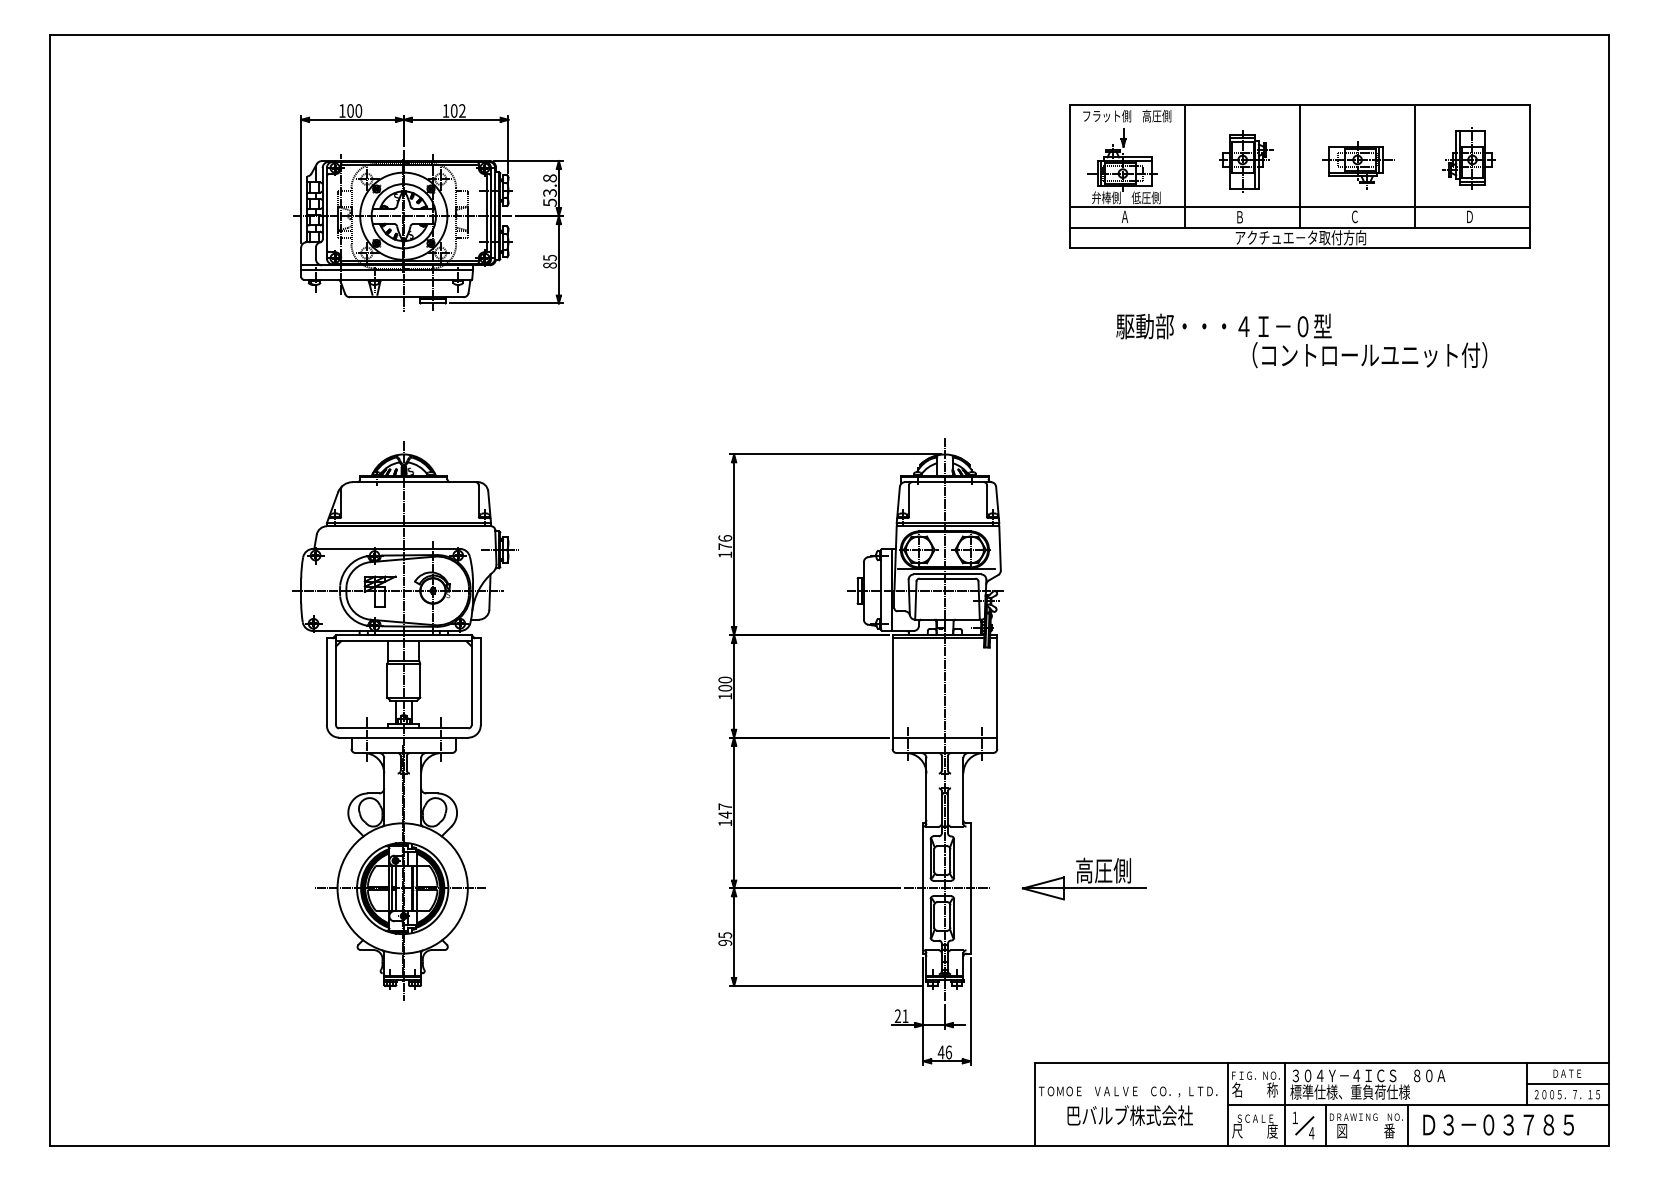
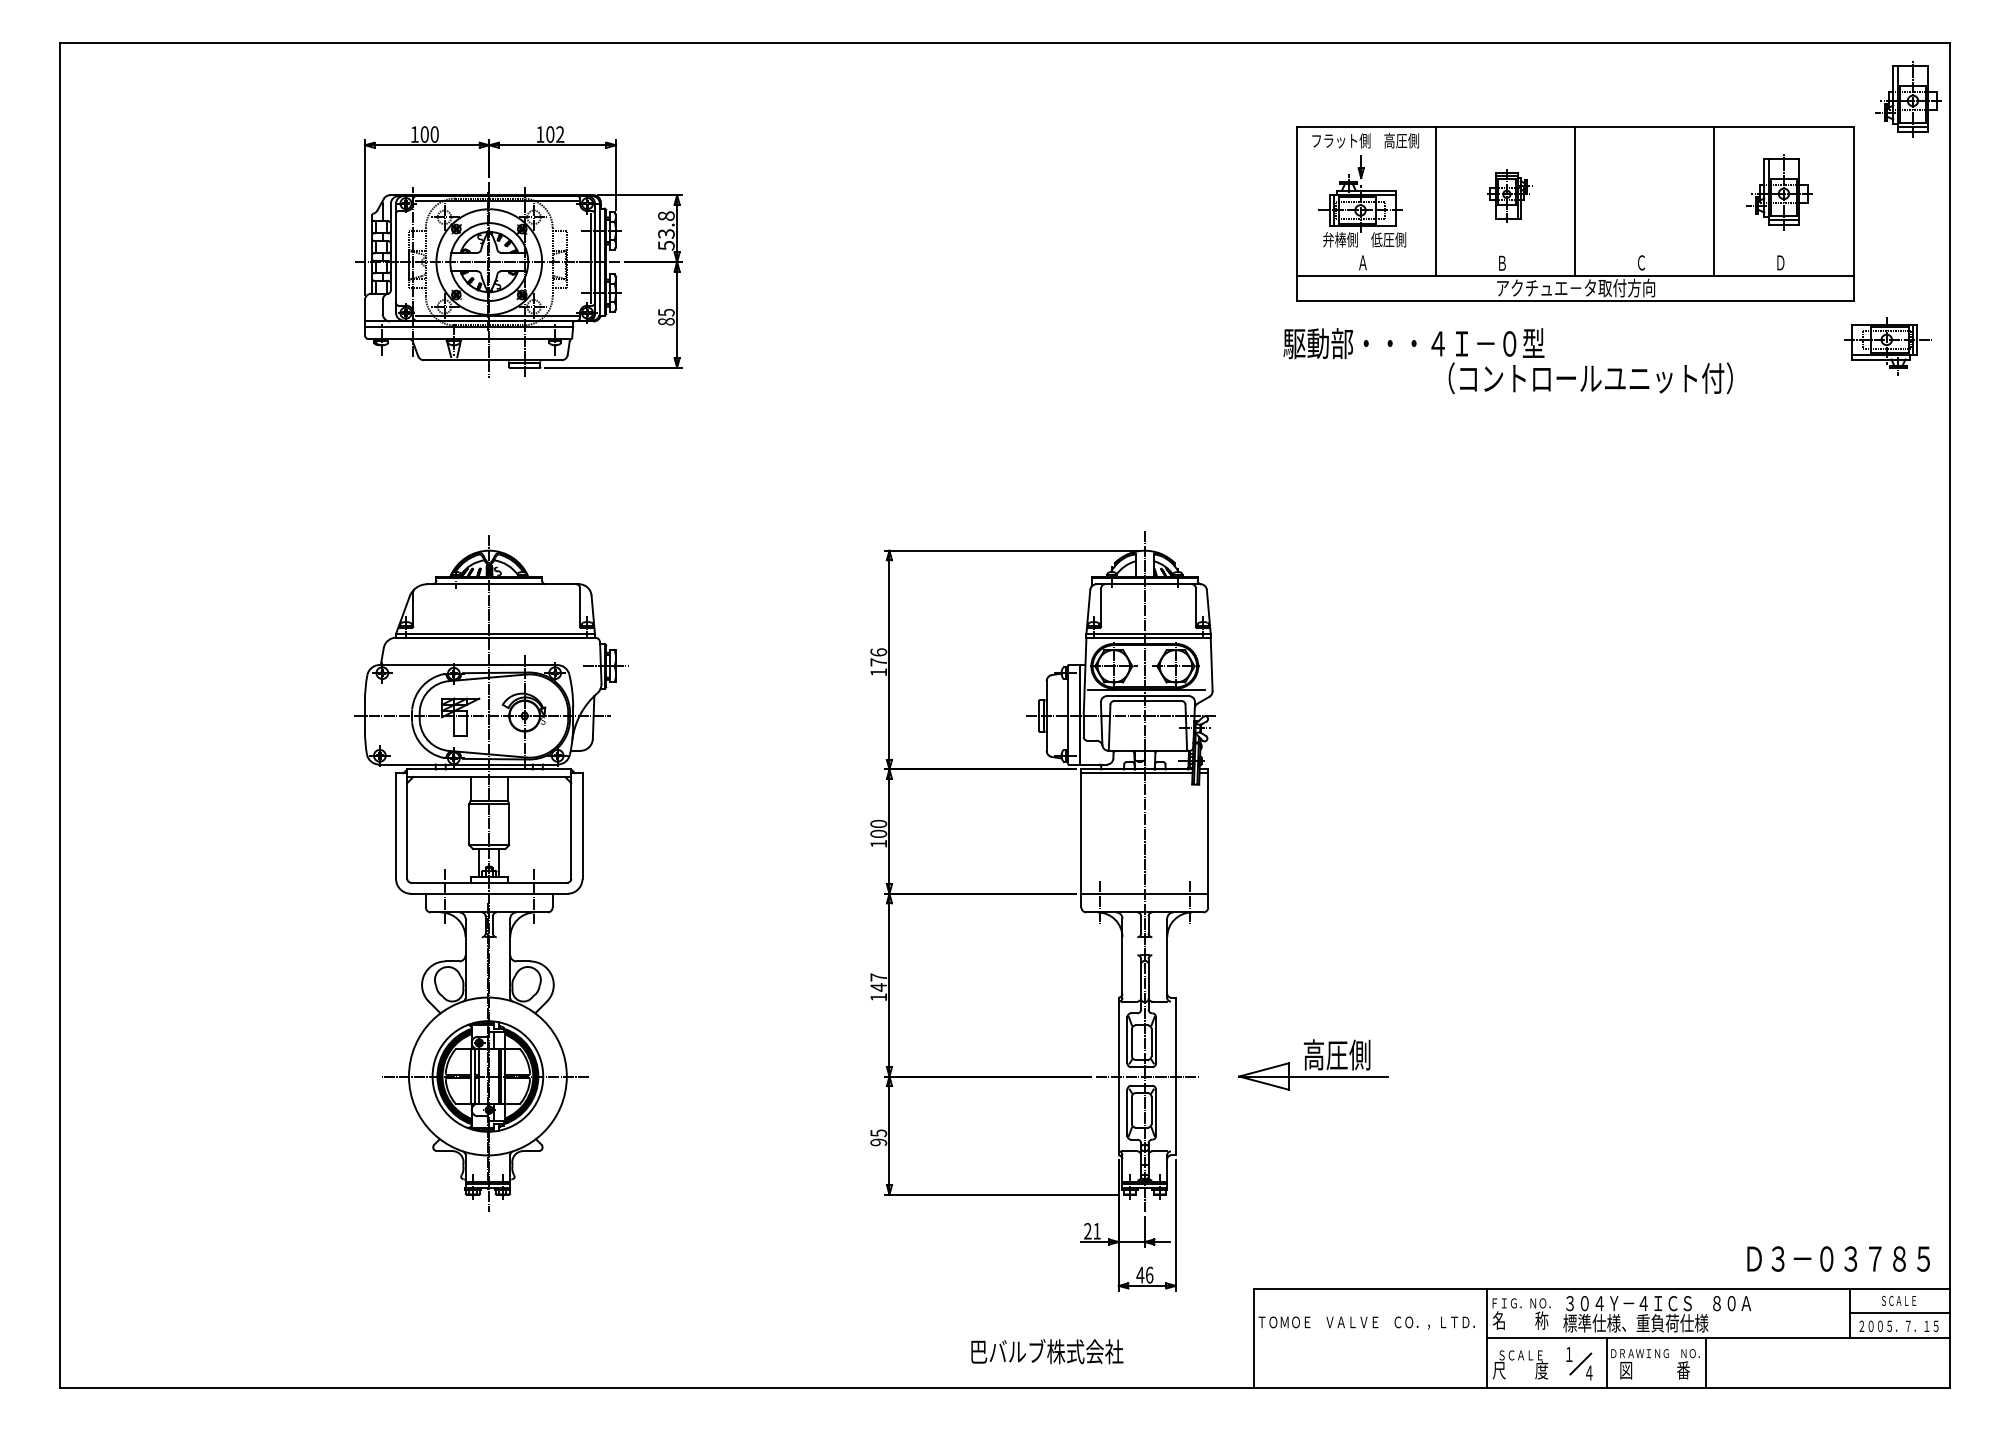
part: (1575, 82) -> (1908, 99), added
part: (1245, 161) -> (1509, 195), size x0.7
part: (1358, 165) -> (1887, 346), moved
line: (1299, 207) -> (1574, 251), removed
text: (1301, 341) -> (1507, 361), moved
text: (1566, 1073) -> (1898, 1300), ＤＡＴＥ -> ＳＣＡＬＥ
line: (1284, 1103) -> (1556, 1337), removed
text: (1130, 1115) -> (1047, 1351), moved
text: (1498, 1124) -> (1838, 1258), moved

